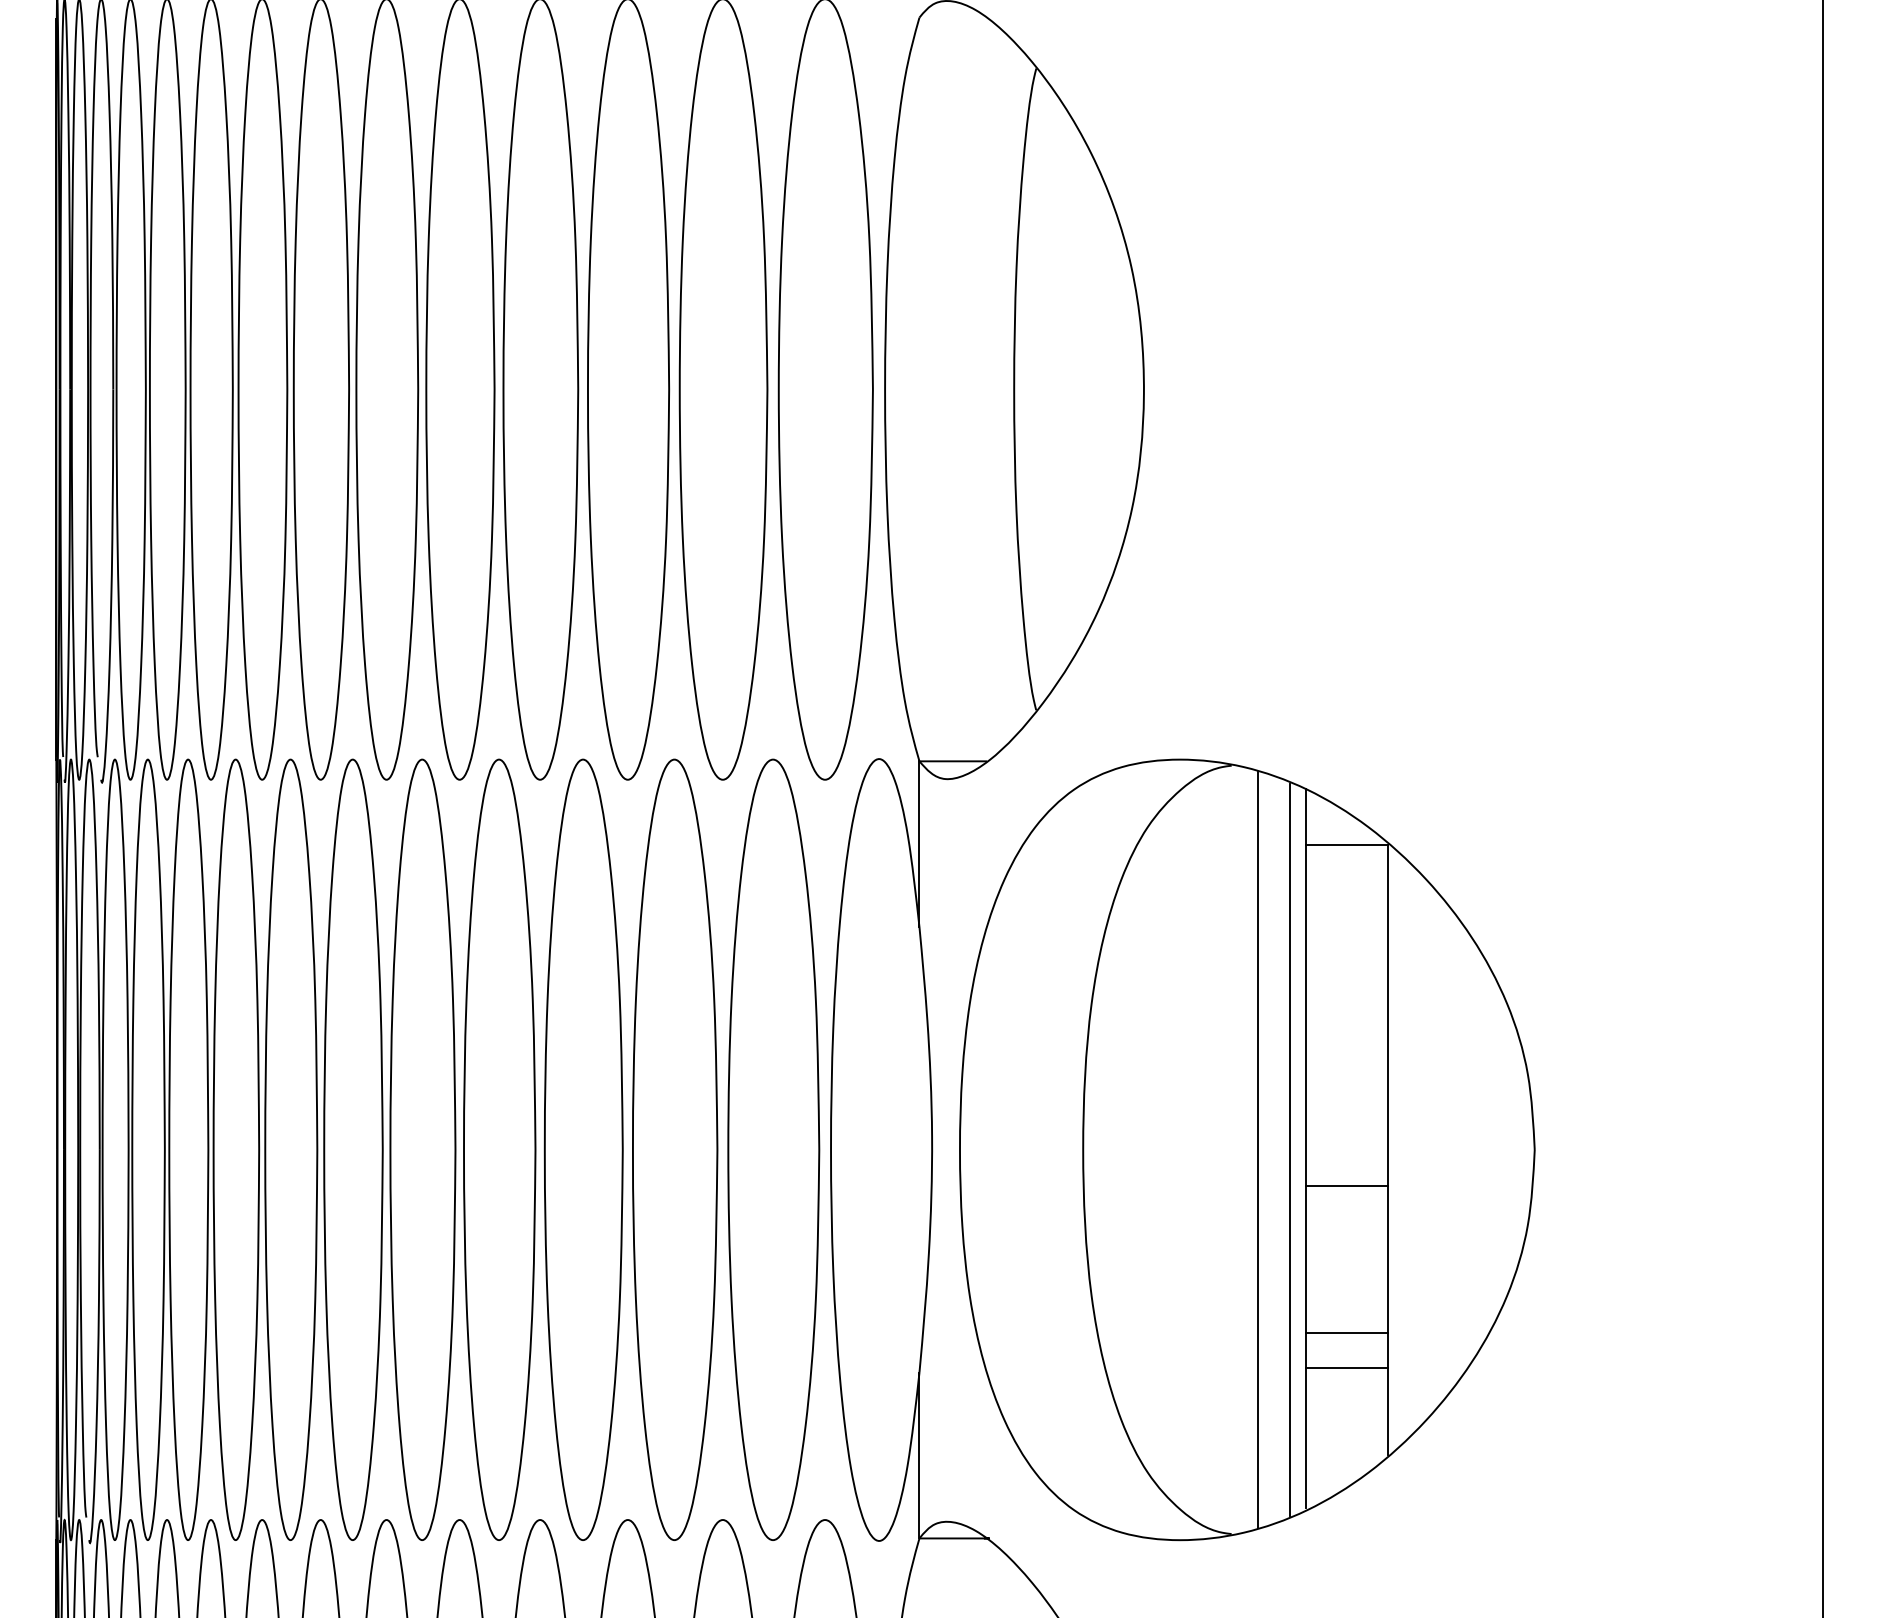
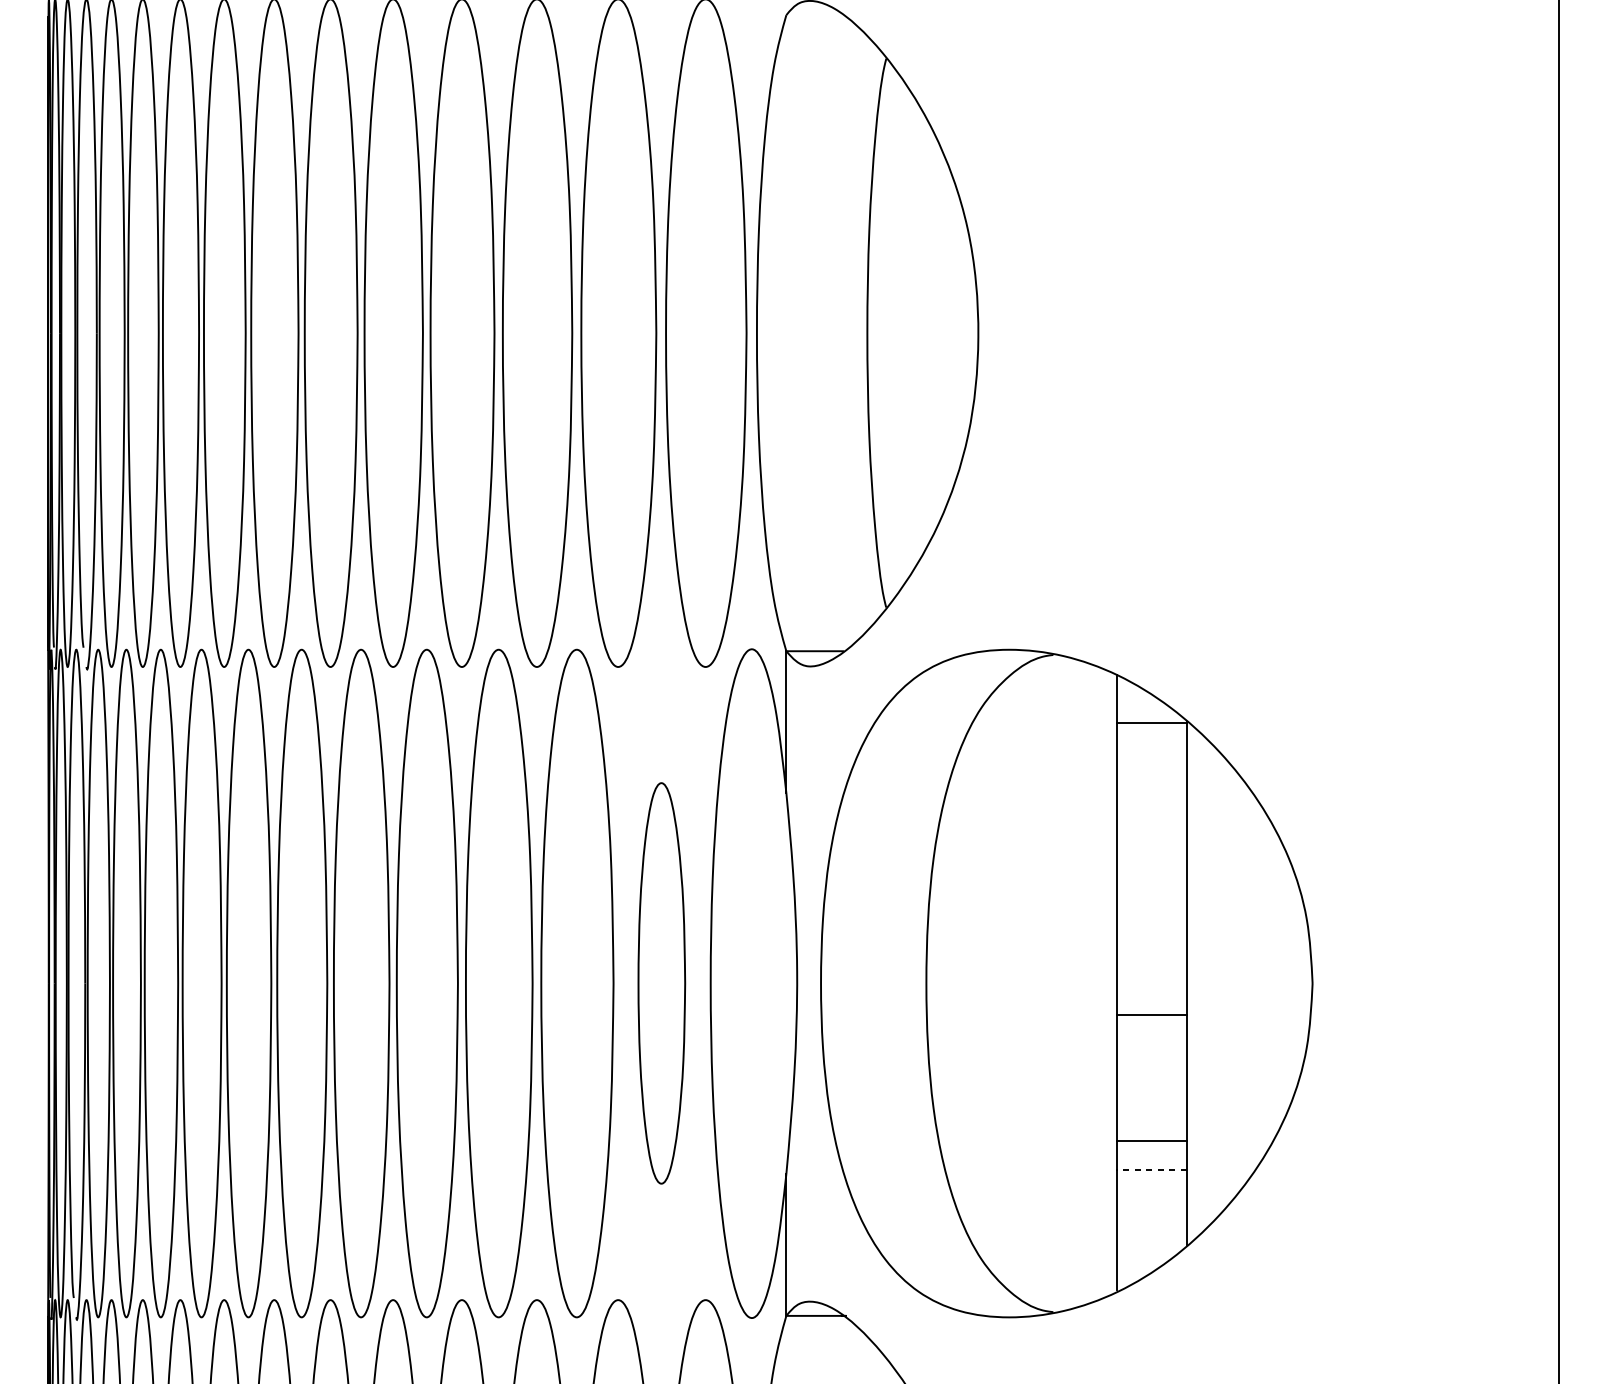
part: (773, 1149) -> (661, 983), size x0.6
line: (1257, 1149) -> (1075, 983), removed
line: (1290, 1149) -> (1103, 983), removed
line: (1346, 1368) -> (1151, 1170), solid -> dashed

